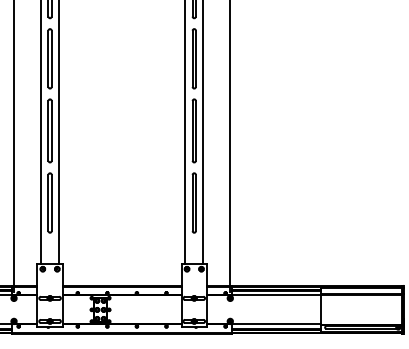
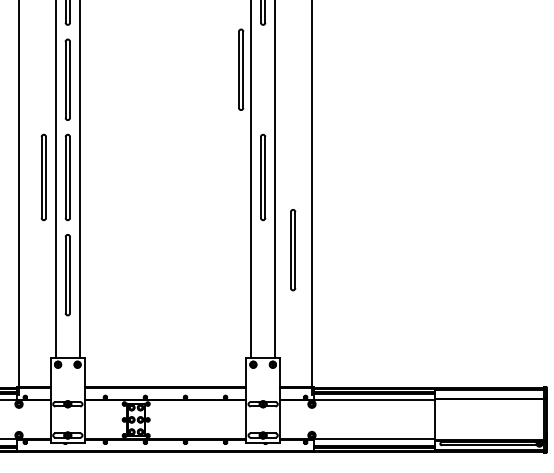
part: (194, 58) -> (241, 69), moved
part: (32, 130) -> (43, 177), added
part: (194, 203) -> (293, 250), moved

